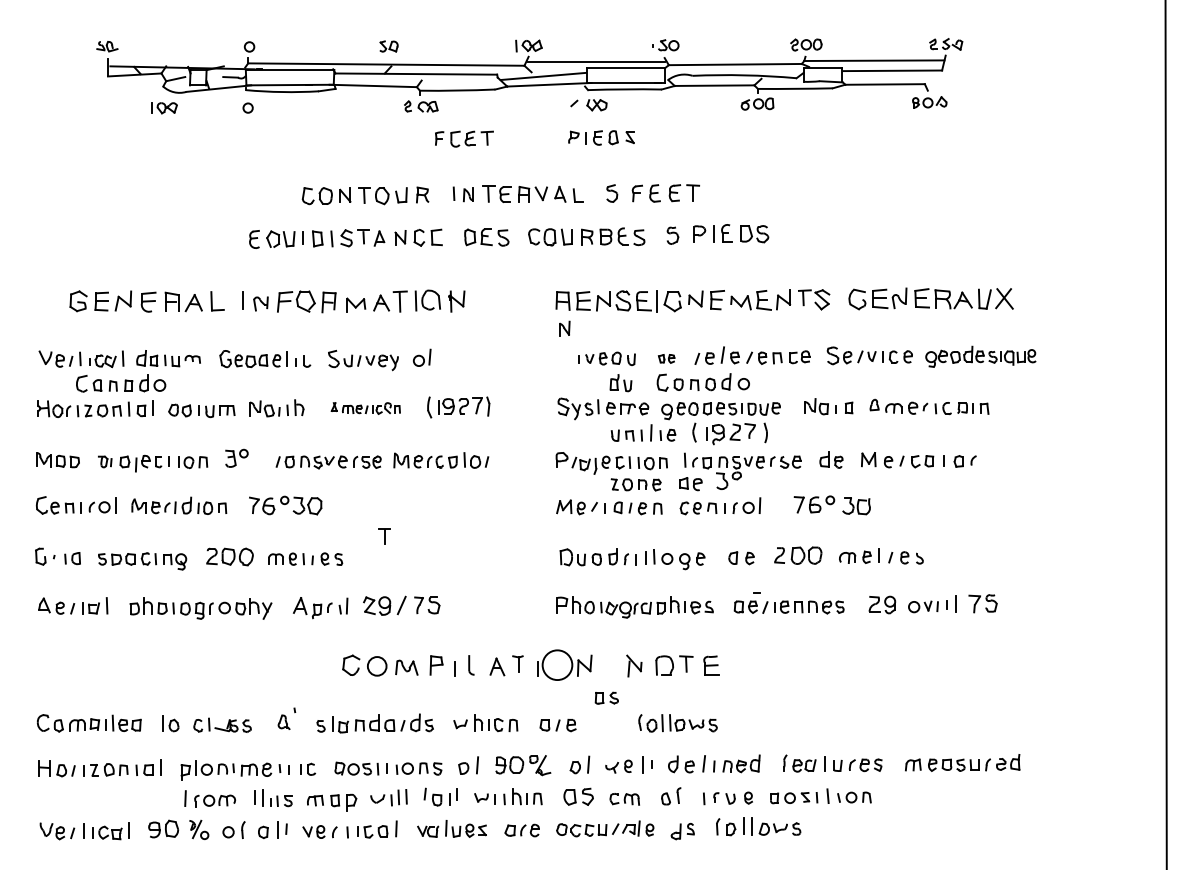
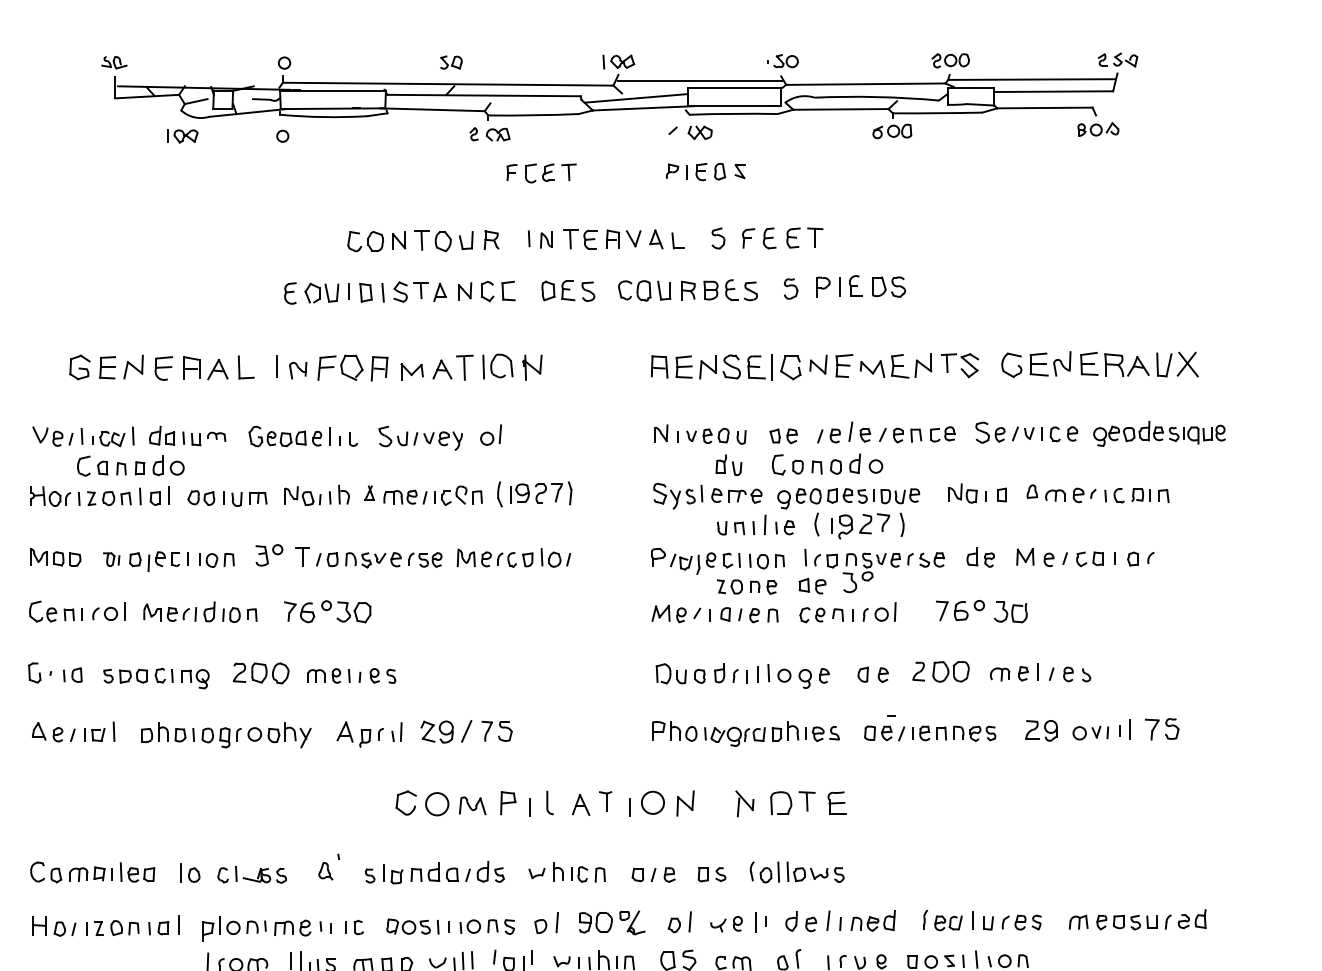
part: (564, 328) -> (661, 433), moved
part: (666, 358) -> (783, 435), size x1.43
part: (365, 408) -> (423, 495), size x1.43
part: (384, 536) -> (302, 556), moved
circle: (557, 664) -> (652, 801), size x0.62
part: (606, 697) -> (711, 873), moved

